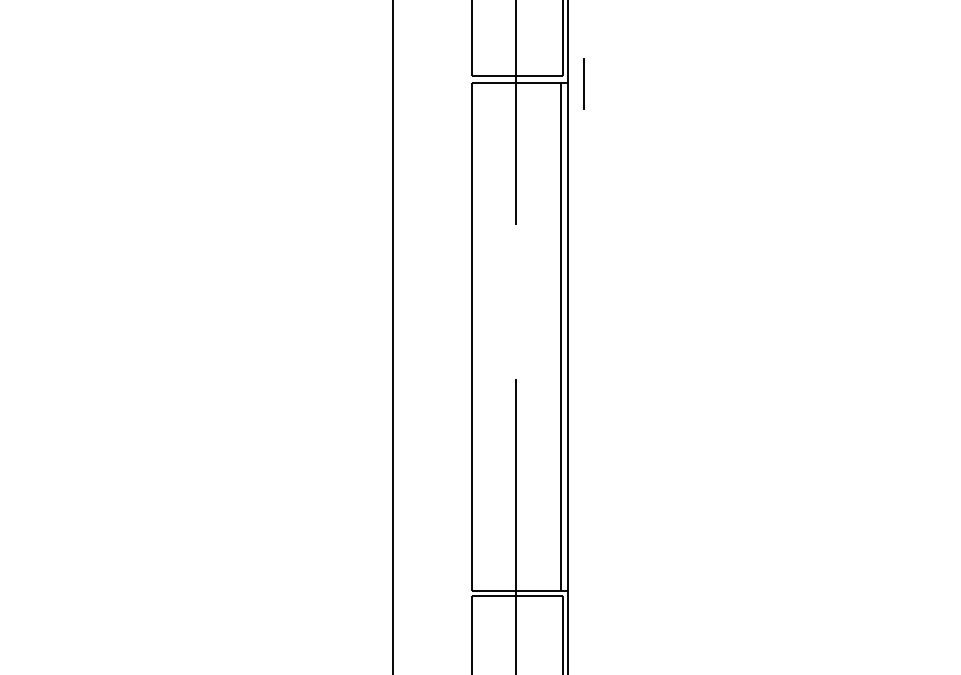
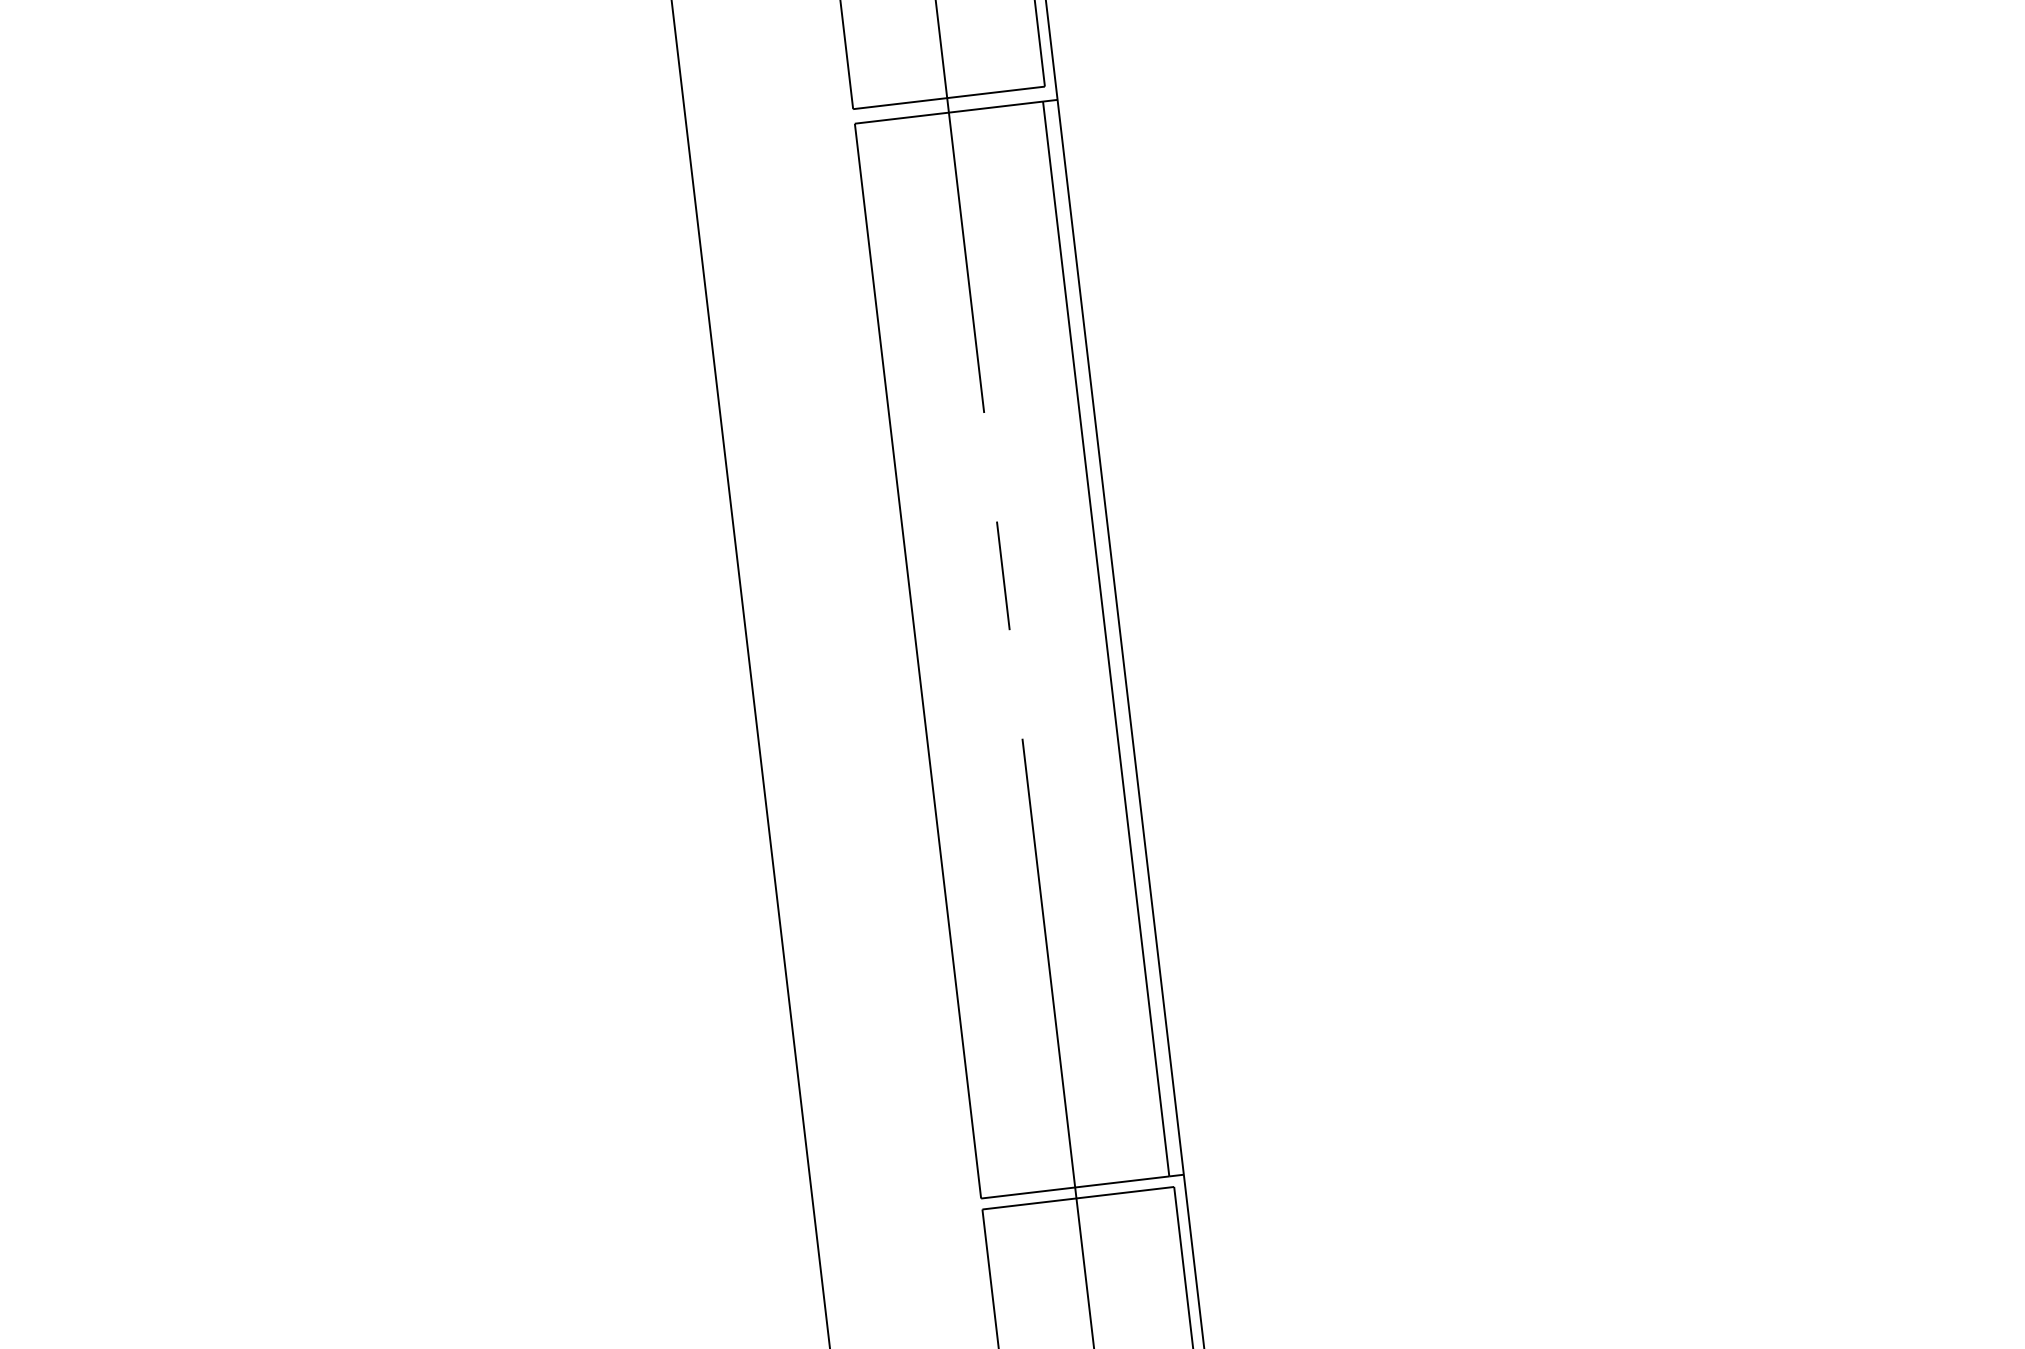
line: (583, 83) -> (1001, 575), moved

